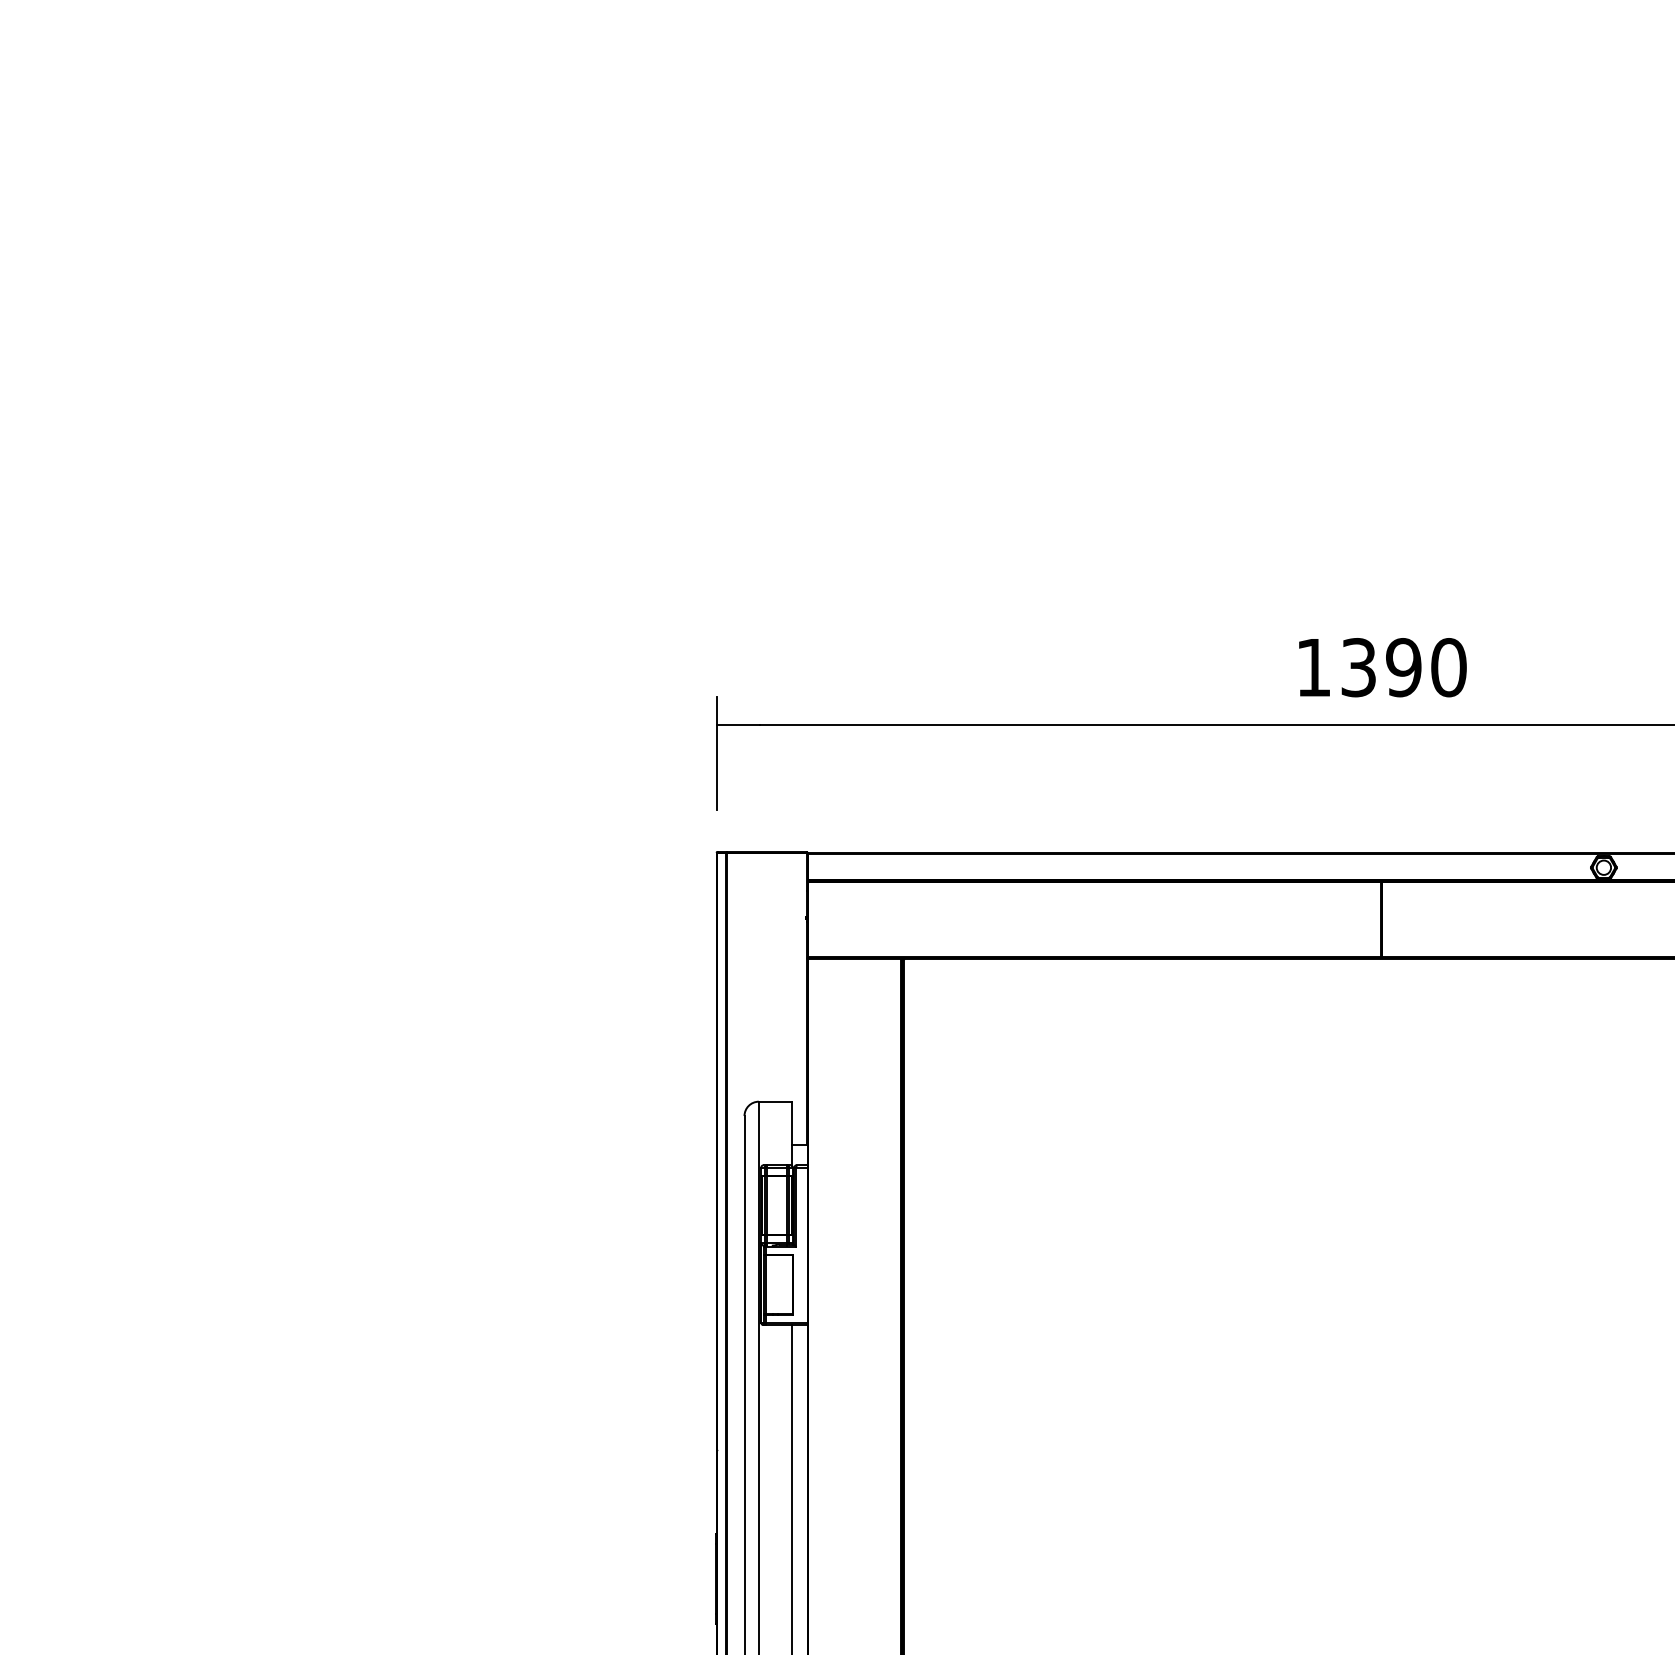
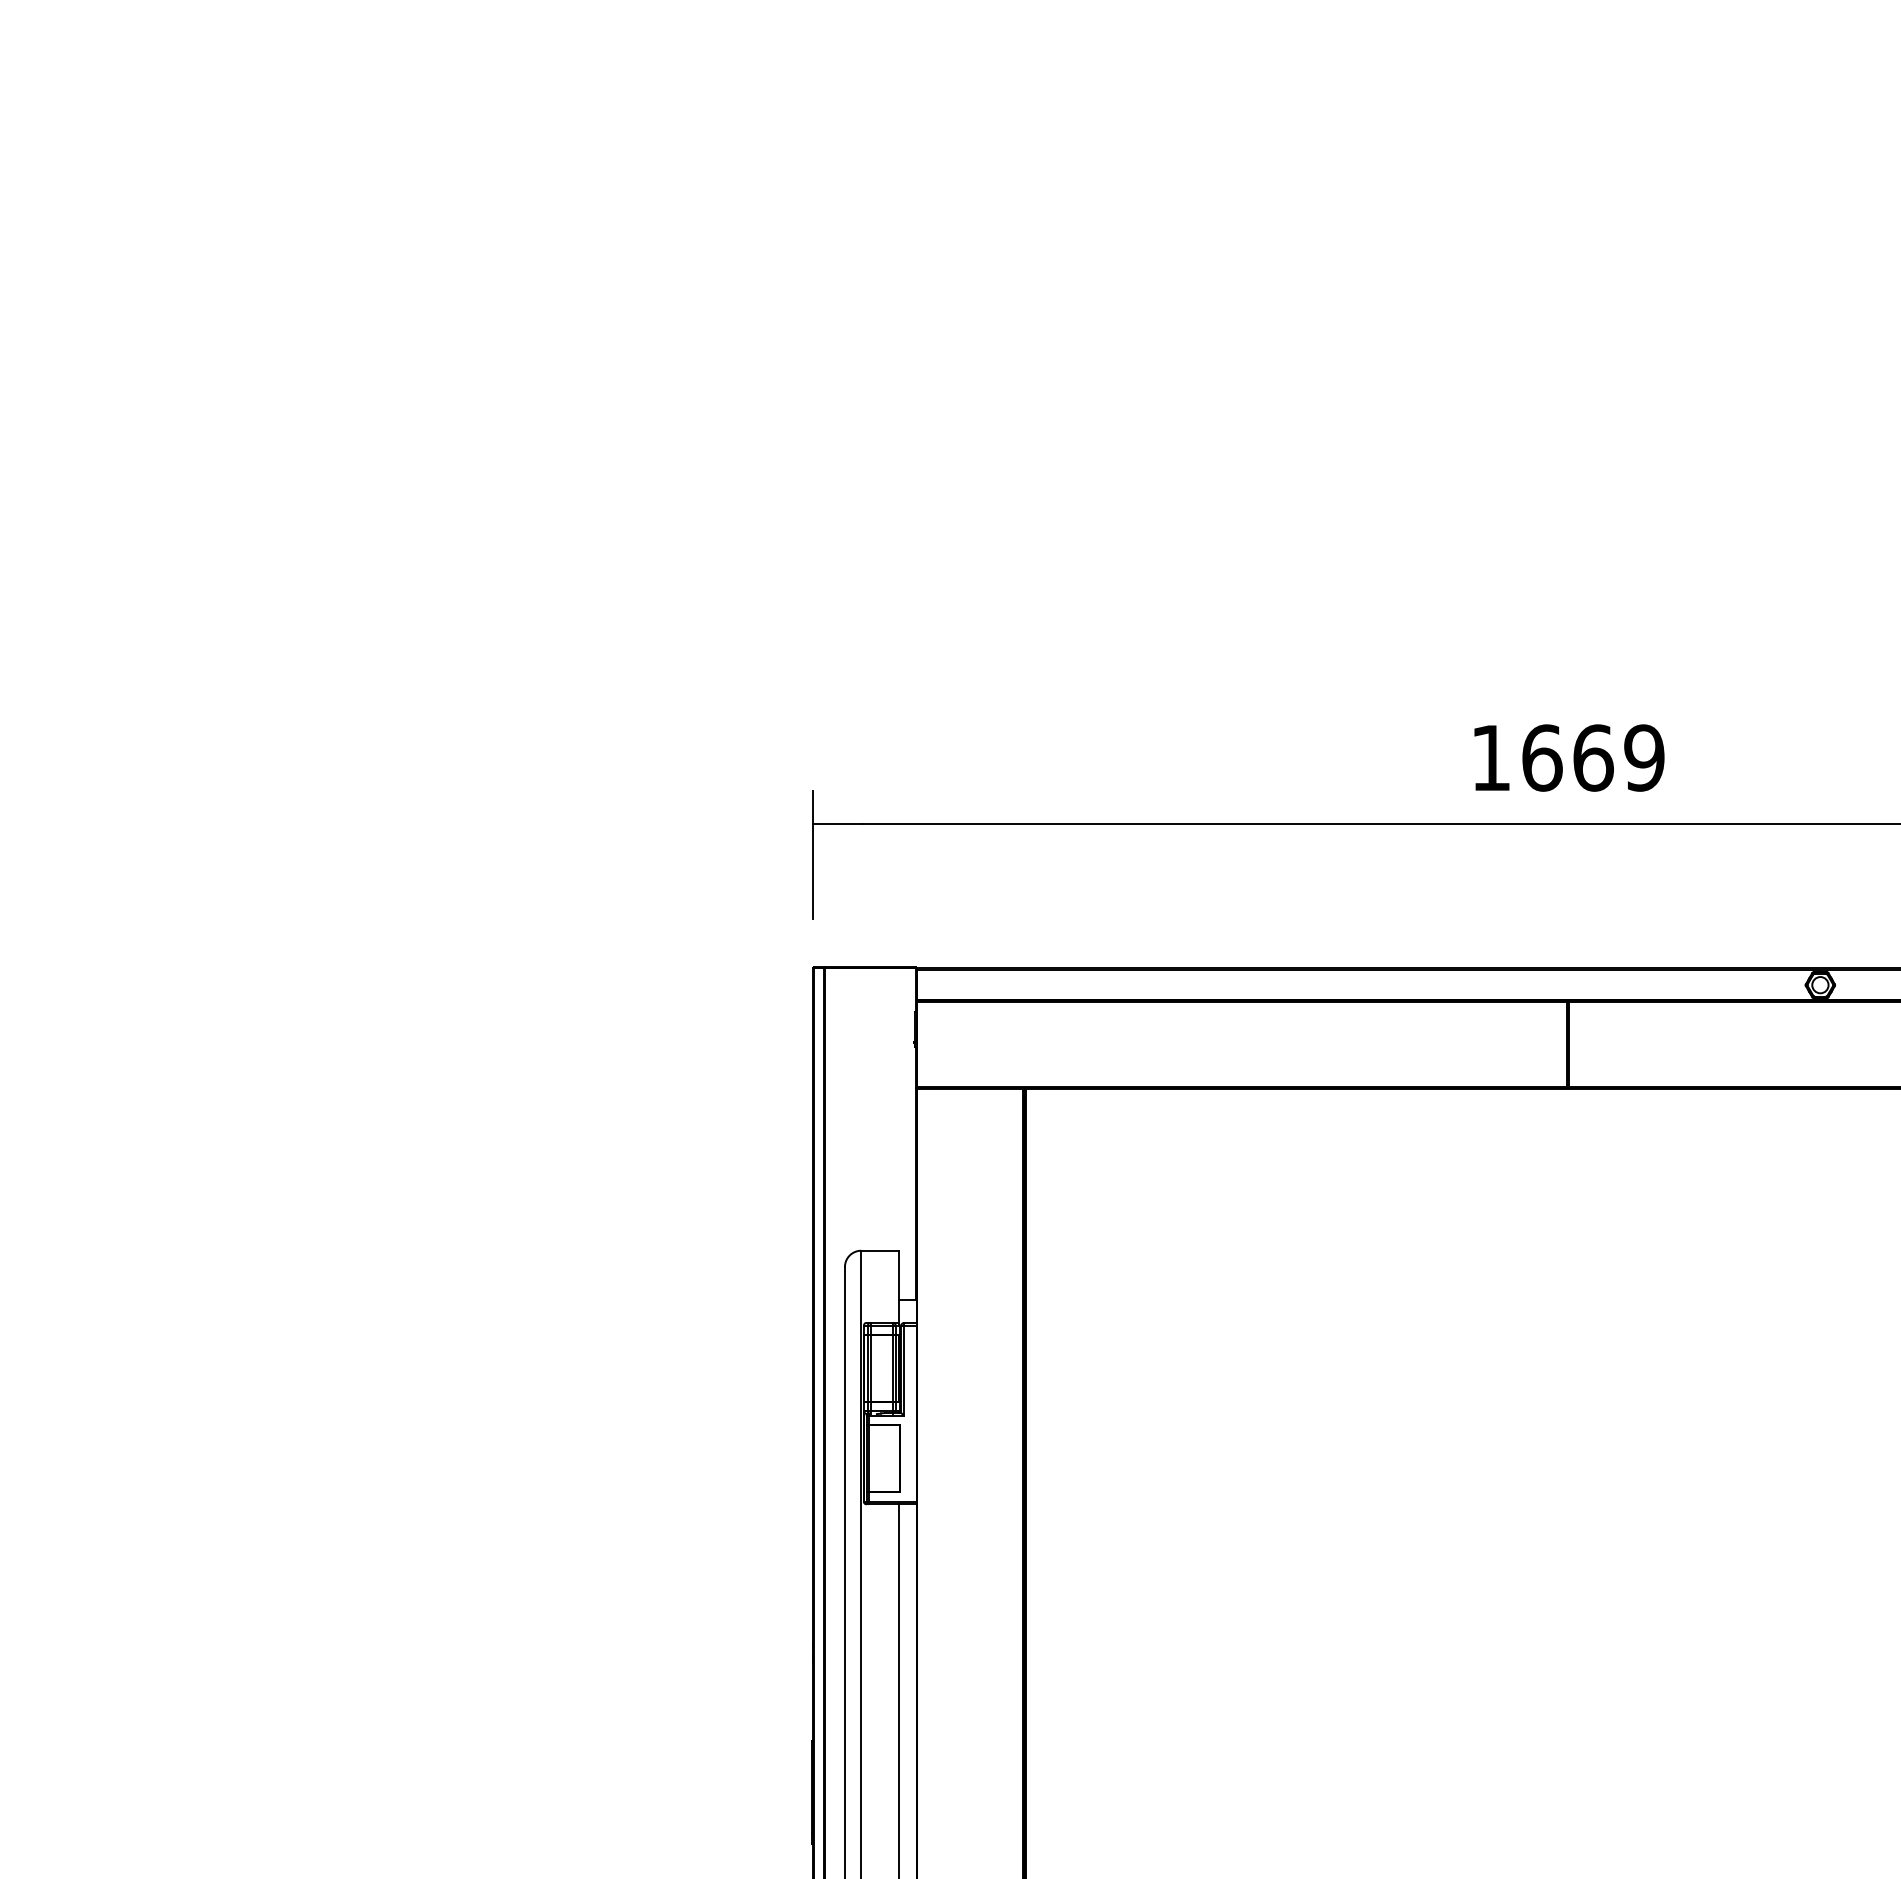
text: (1403, 667) -> (1593, 757), 1390 -> 1669

